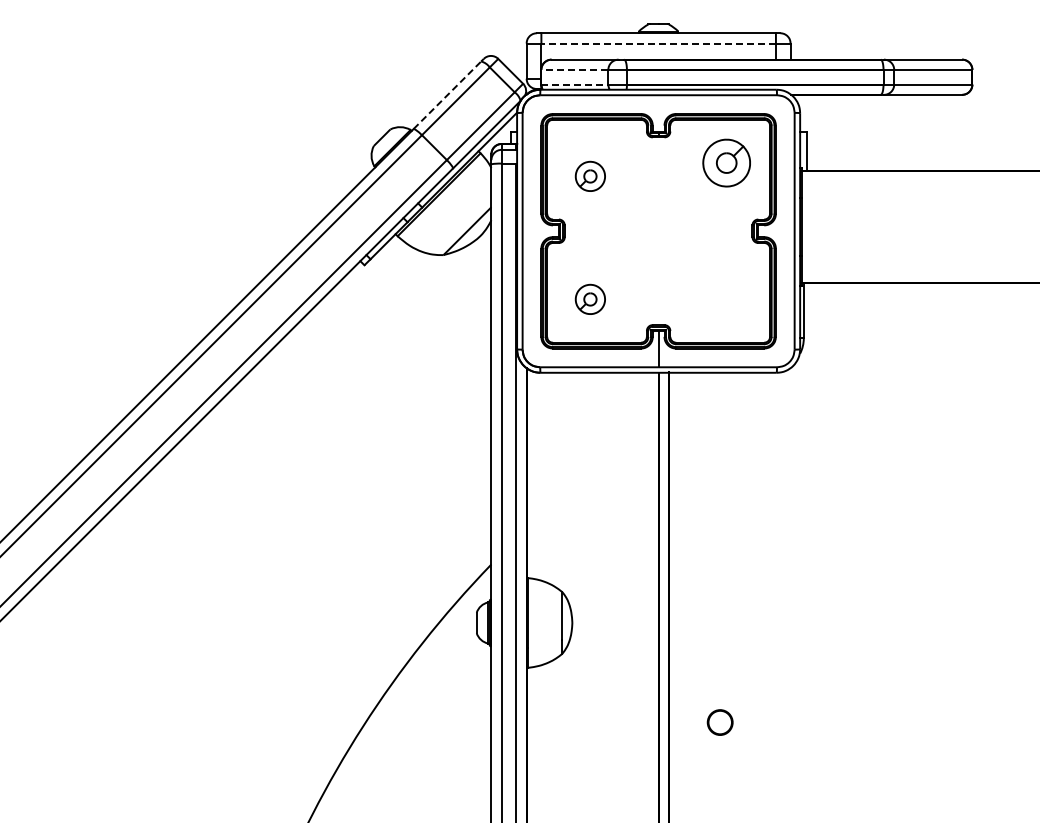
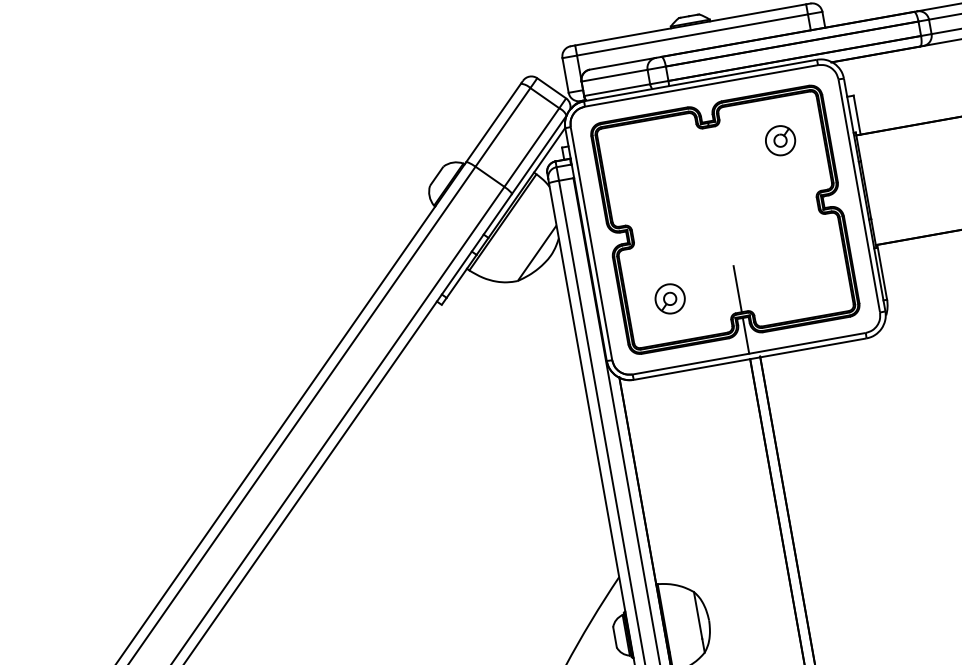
line: (658, 43) -> (692, 34), dashed -> solid
line: (574, 69) -> (614, 75), dashed -> solid
line: (574, 84) -> (616, 90), dashed -> solid
line: (447, 95) -> (493, 123), dashed -> solid
part: (726, 162) -> (780, 140), size x0.62
part: (589, 175) -> (647, 177), removed
line: (658, 301) -> (737, 288), added

